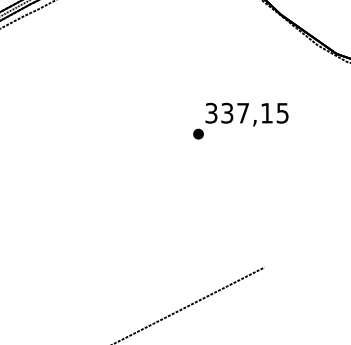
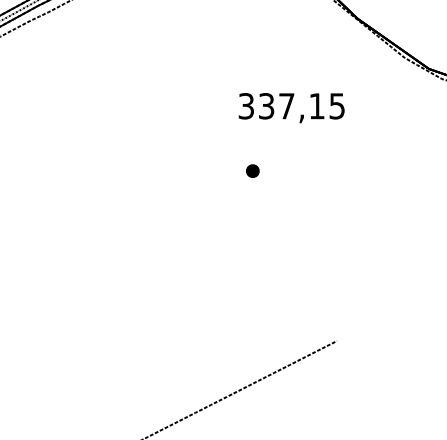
text: (246, 114) -> (291, 107), moved

